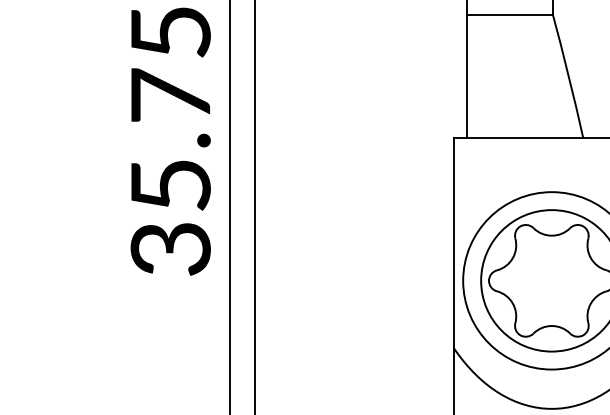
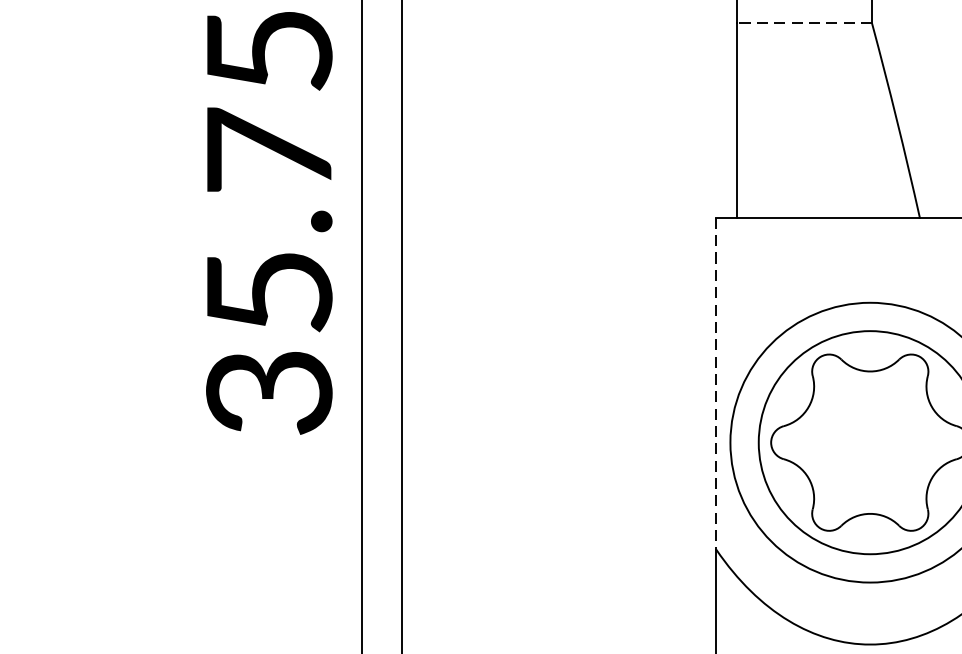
line: (510, 14) -> (805, 22), solid -> dashed
line: (454, 243) -> (716, 383), solid -> dashed

